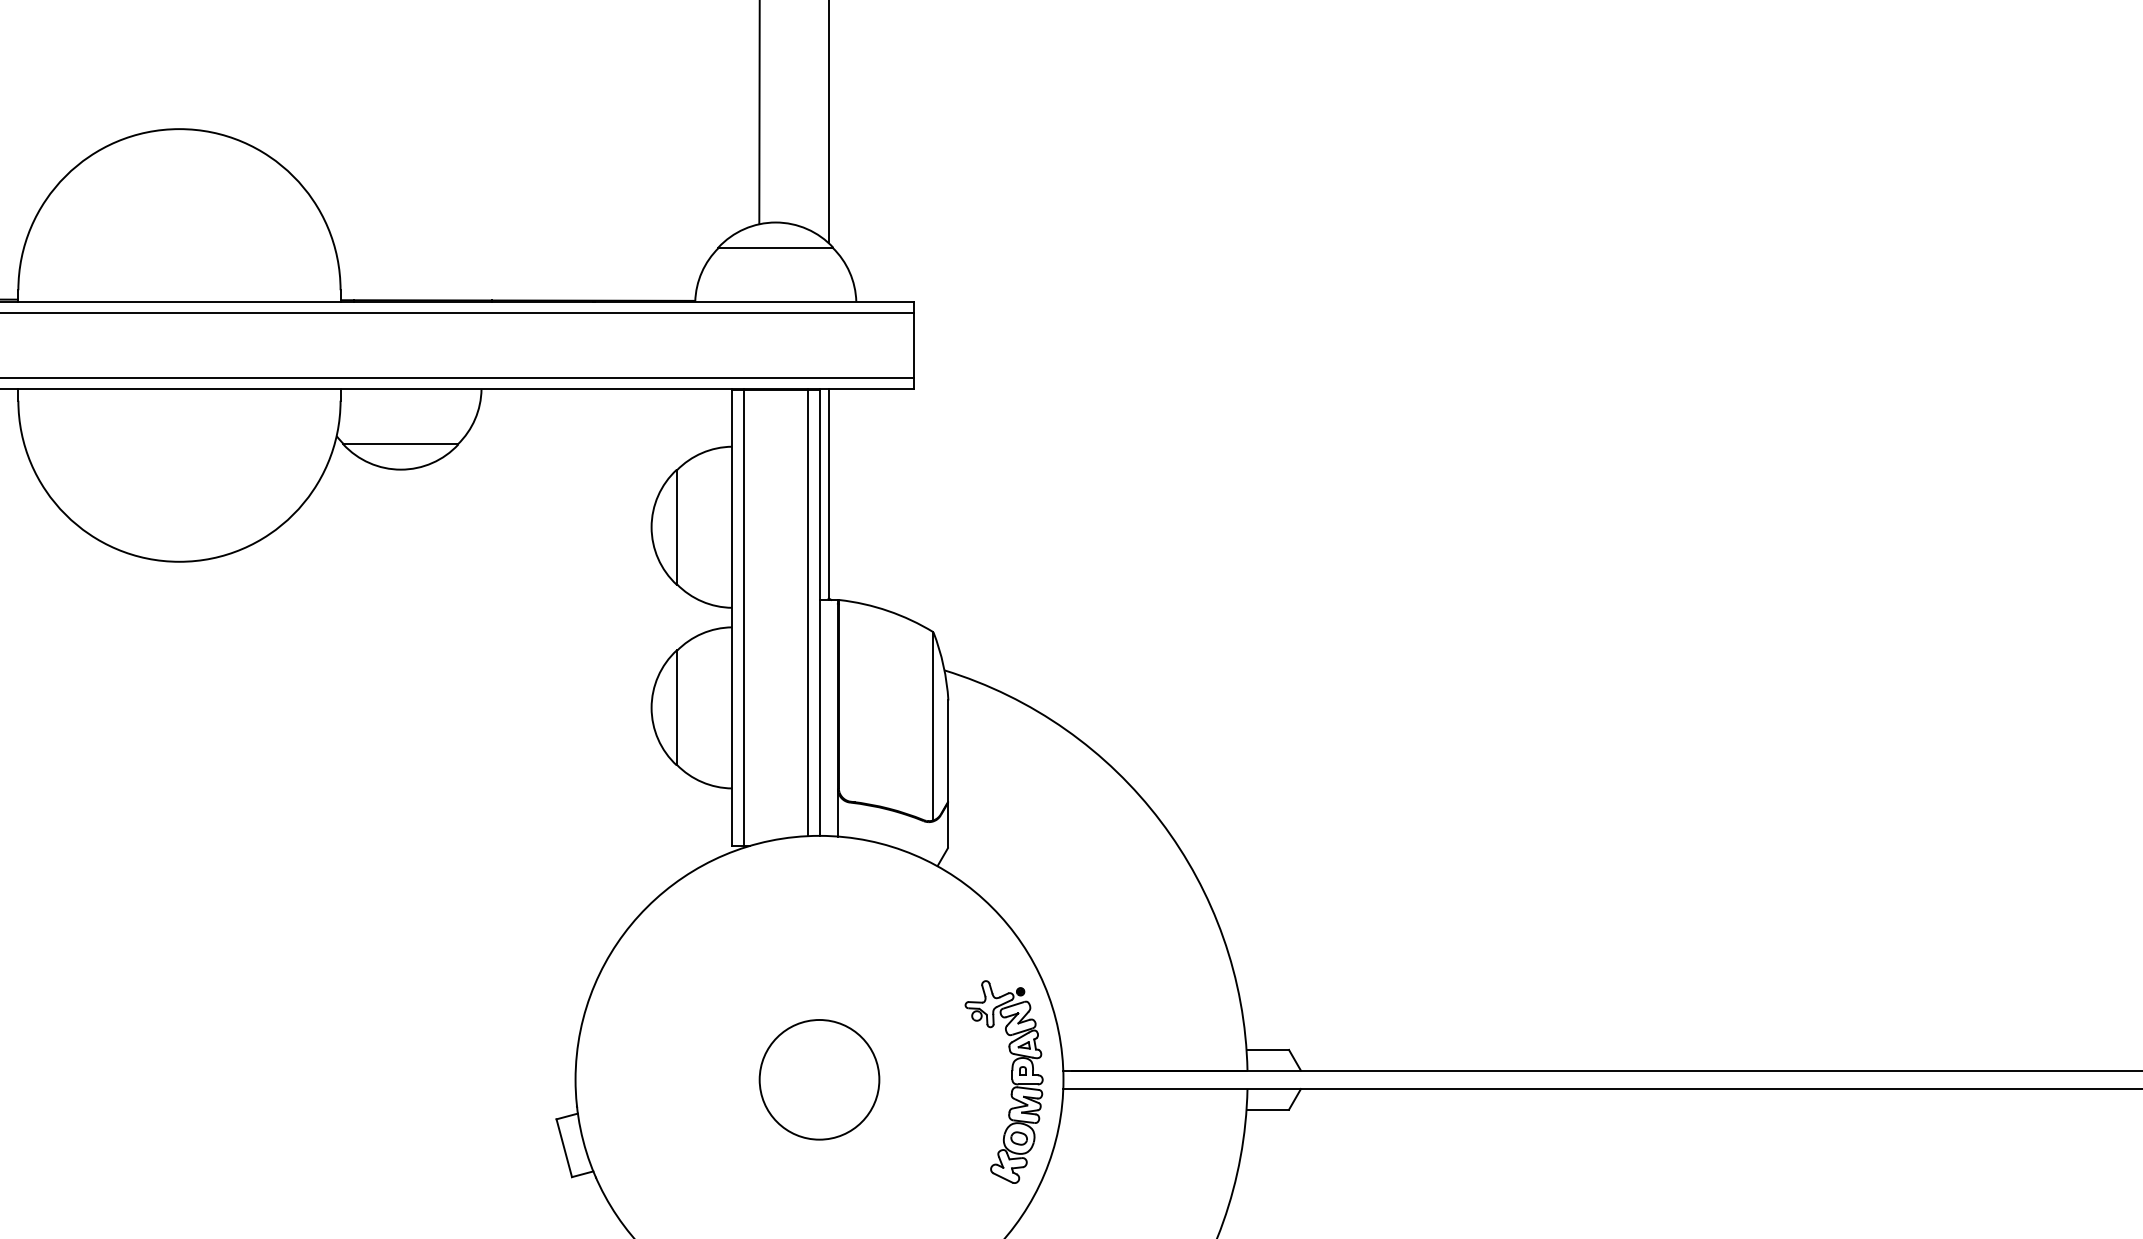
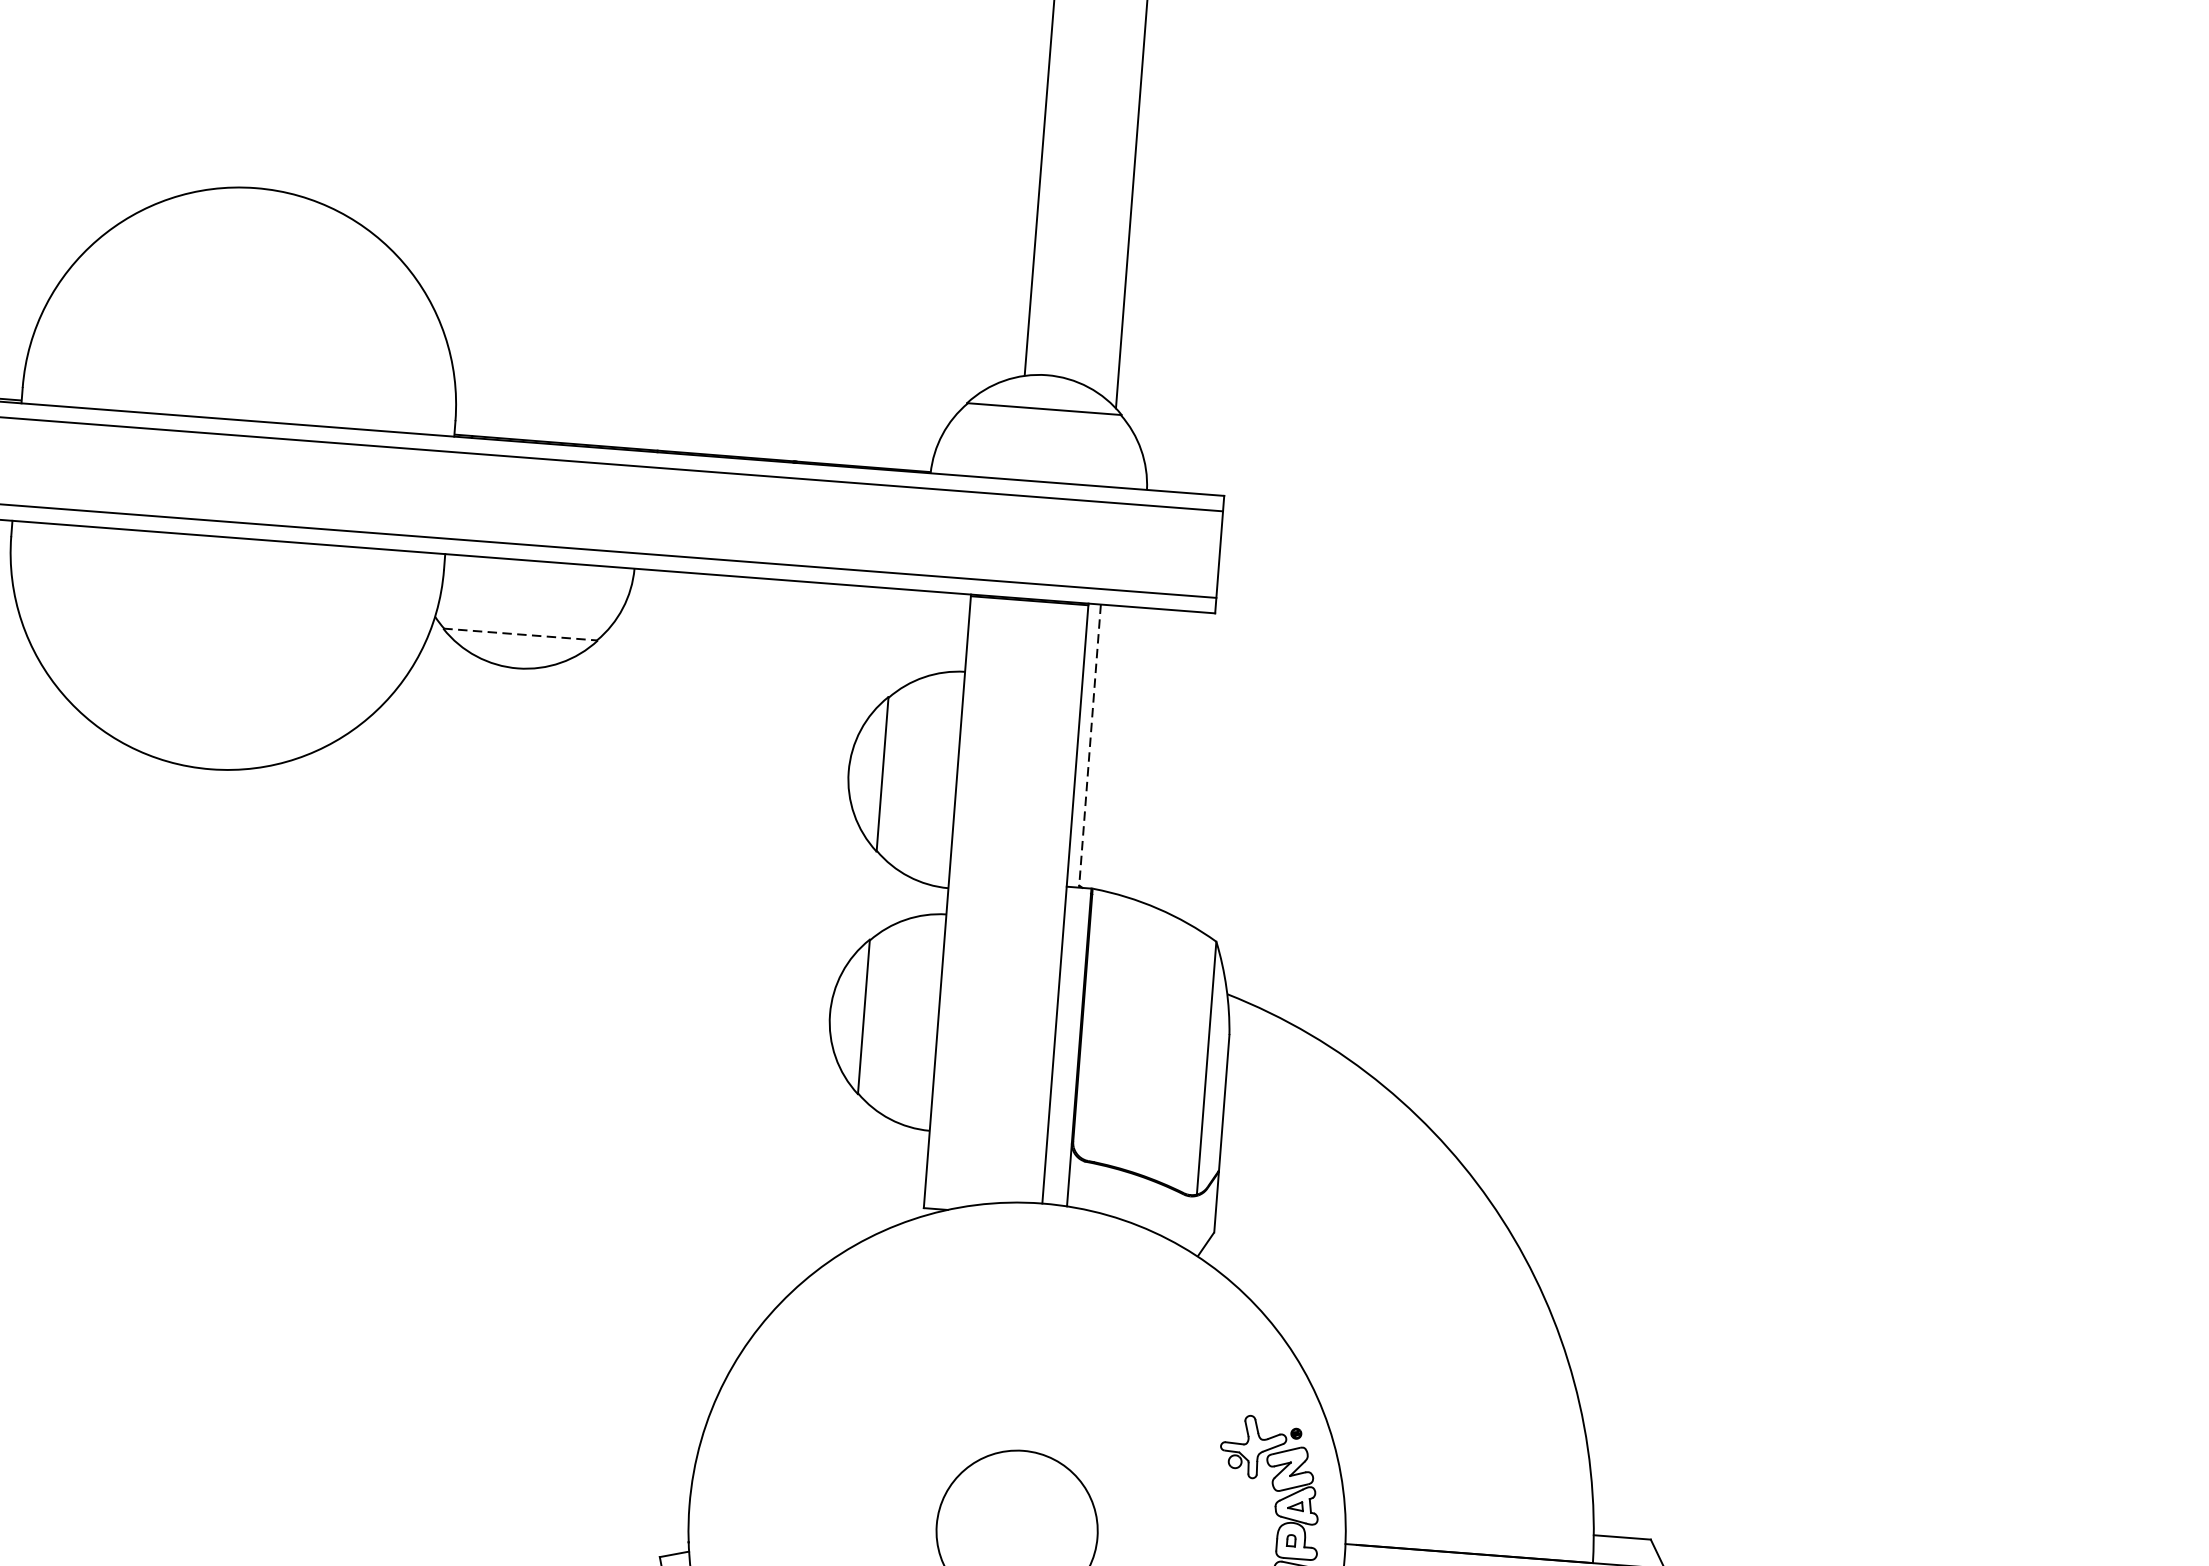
line: (400, 444) -> (519, 634), solid -> dashed
line: (828, 495) -> (1089, 747), solid -> dashed
line: (808, 612) -> (1050, 902), removed
line: (743, 617) -> (962, 902), removed

